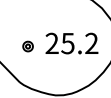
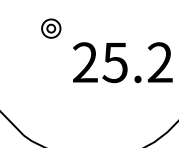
part: (27, 46) -> (50, 28), moved

